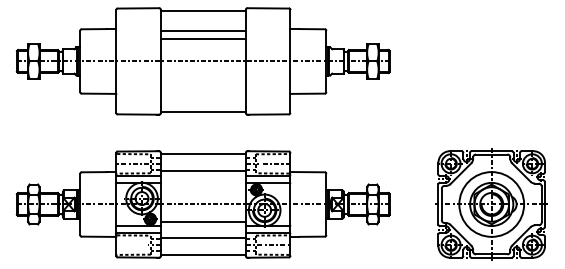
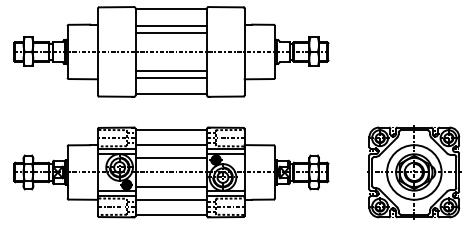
line: (202, 84) -> (170, 71), added
line: (202, 92) -> (170, 78), added
line: (202, 187) -> (170, 158), added
line: (130, 245) -> (109, 207), added

